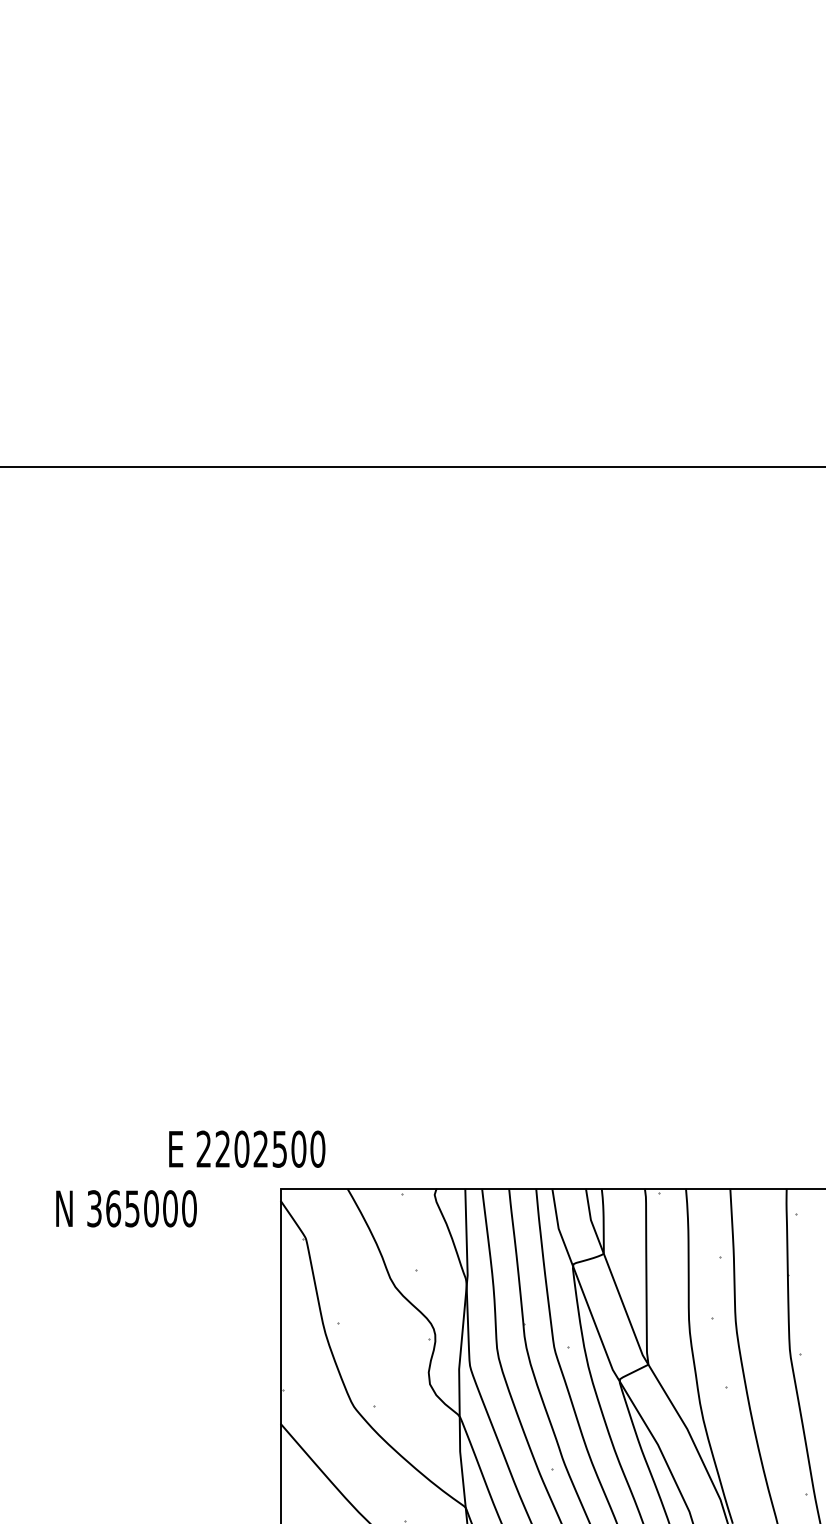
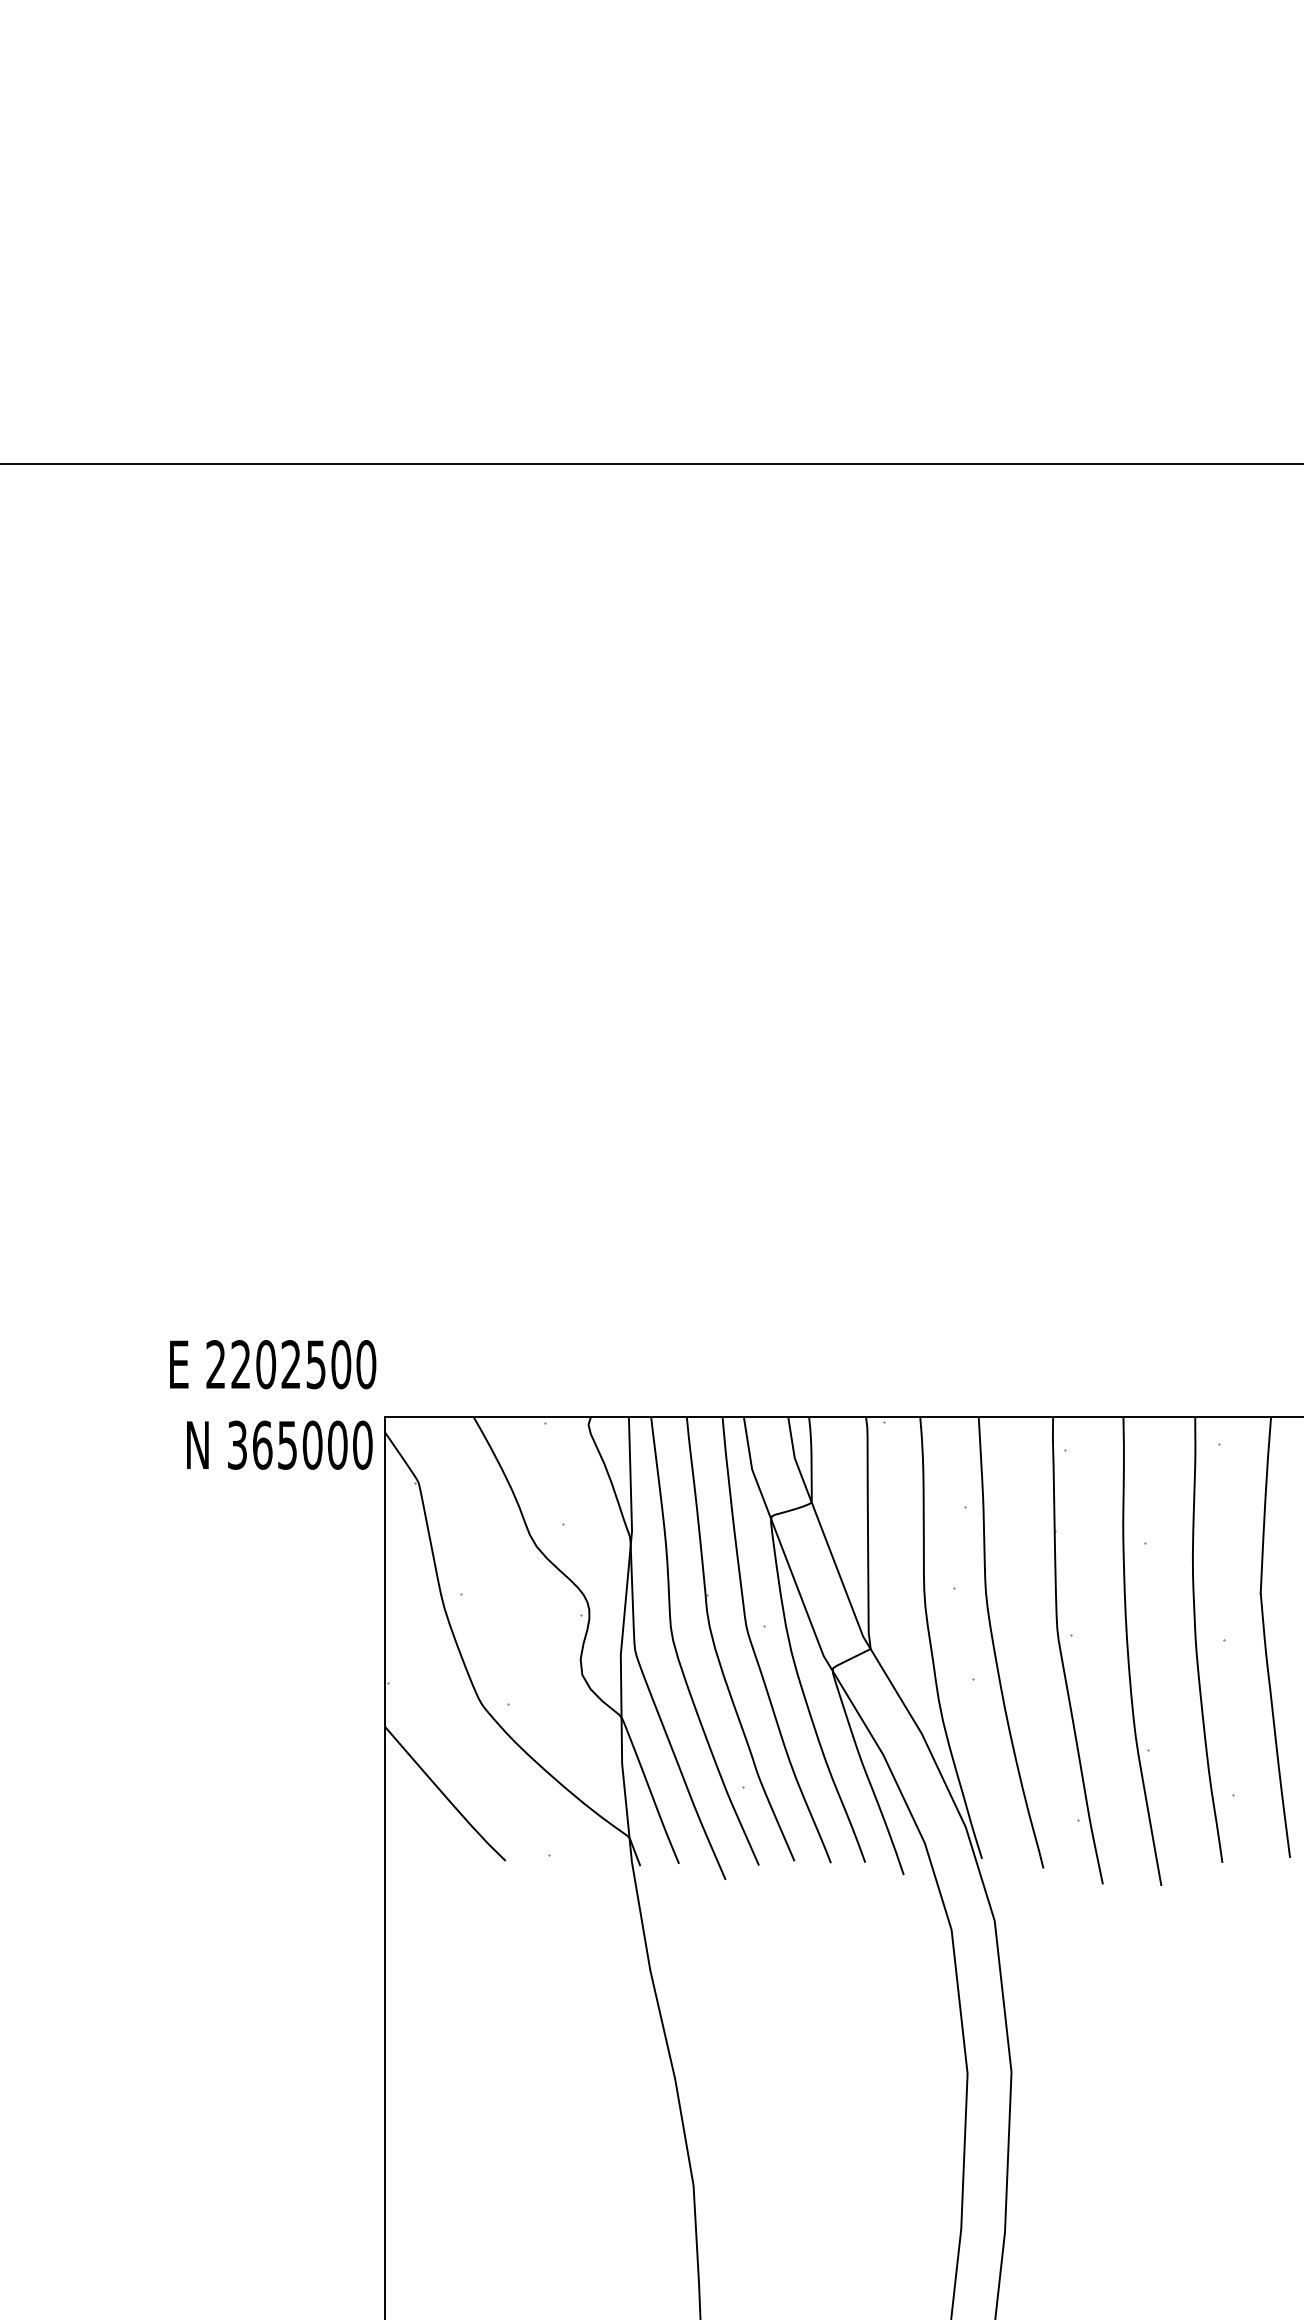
text: (247, 1149) -> (273, 1364), moved
text: (126, 1208) -> (279, 1444), moved

